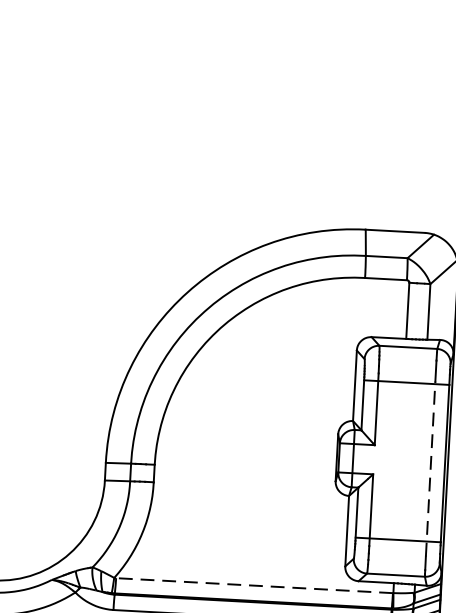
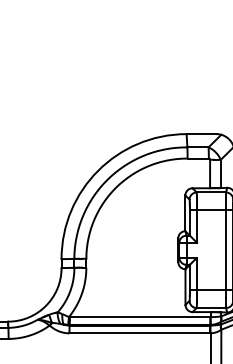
line: (429, 467) -> (225, 252), dashed -> solid
line: (253, 586) -> (139, 317), dashed -> solid

